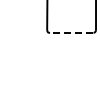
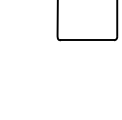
line: (71, 32) -> (87, 39), dashed -> solid

